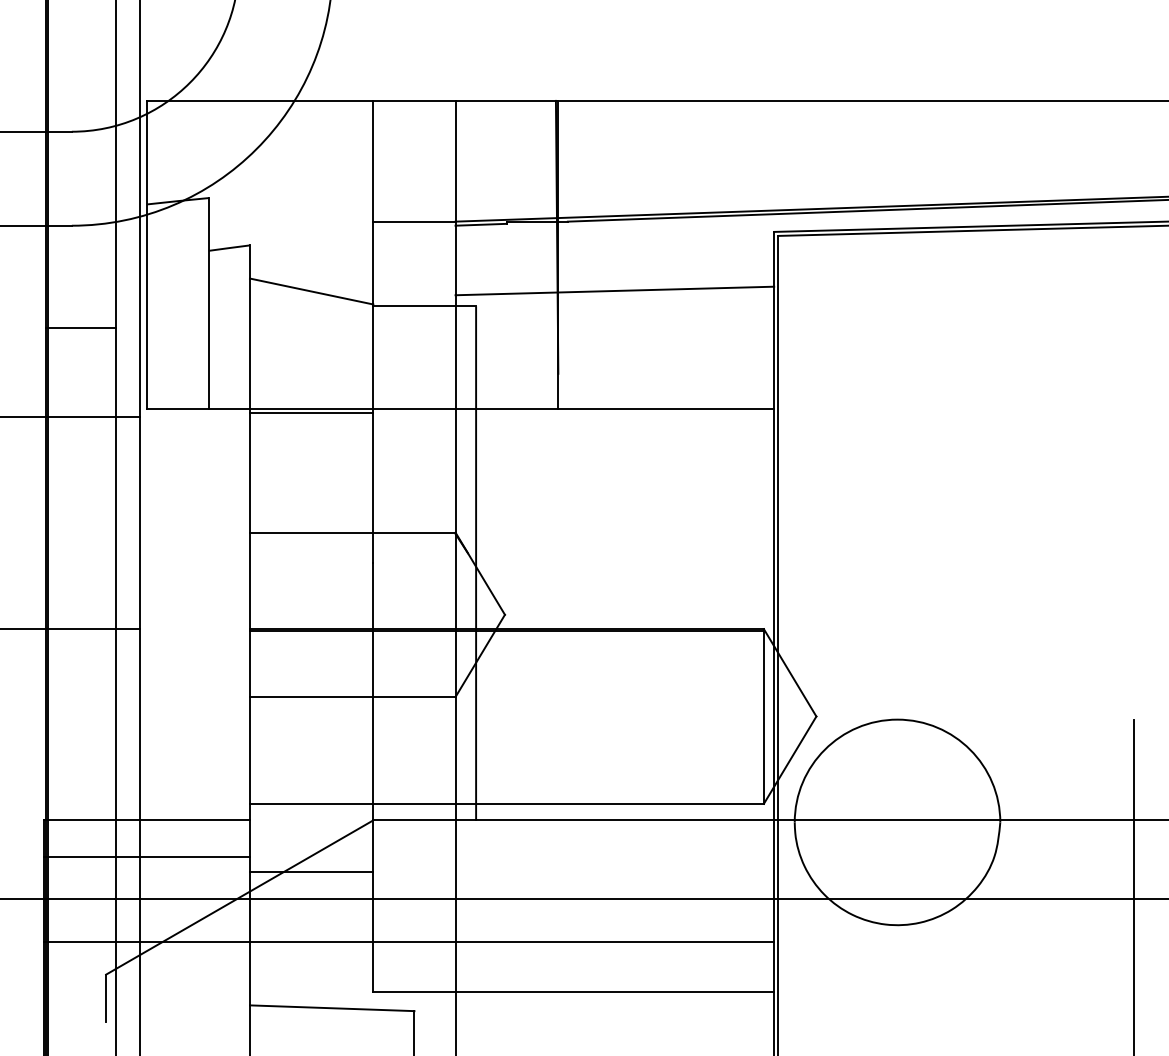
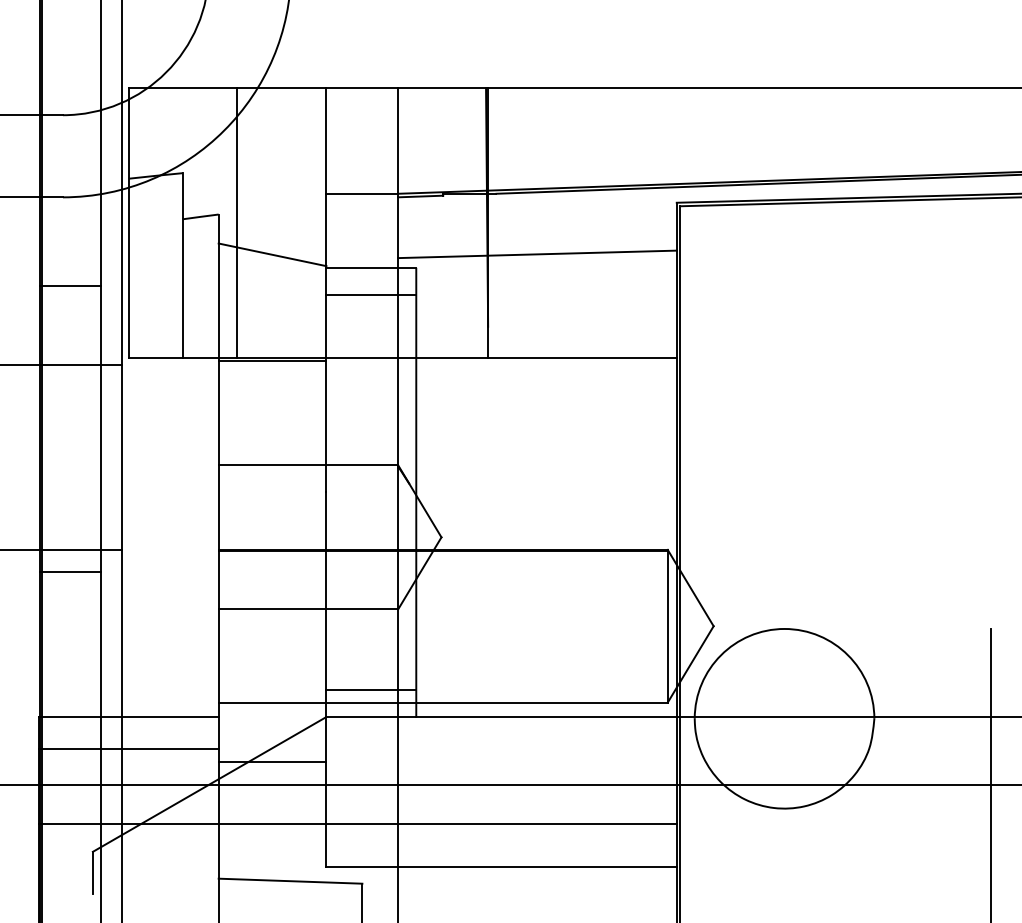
line: (270, 254) -> (236, 222), added
line: (424, 337) -> (371, 295), added
line: (80, 653) -> (70, 571), added
line: (424, 789) -> (371, 690), added

